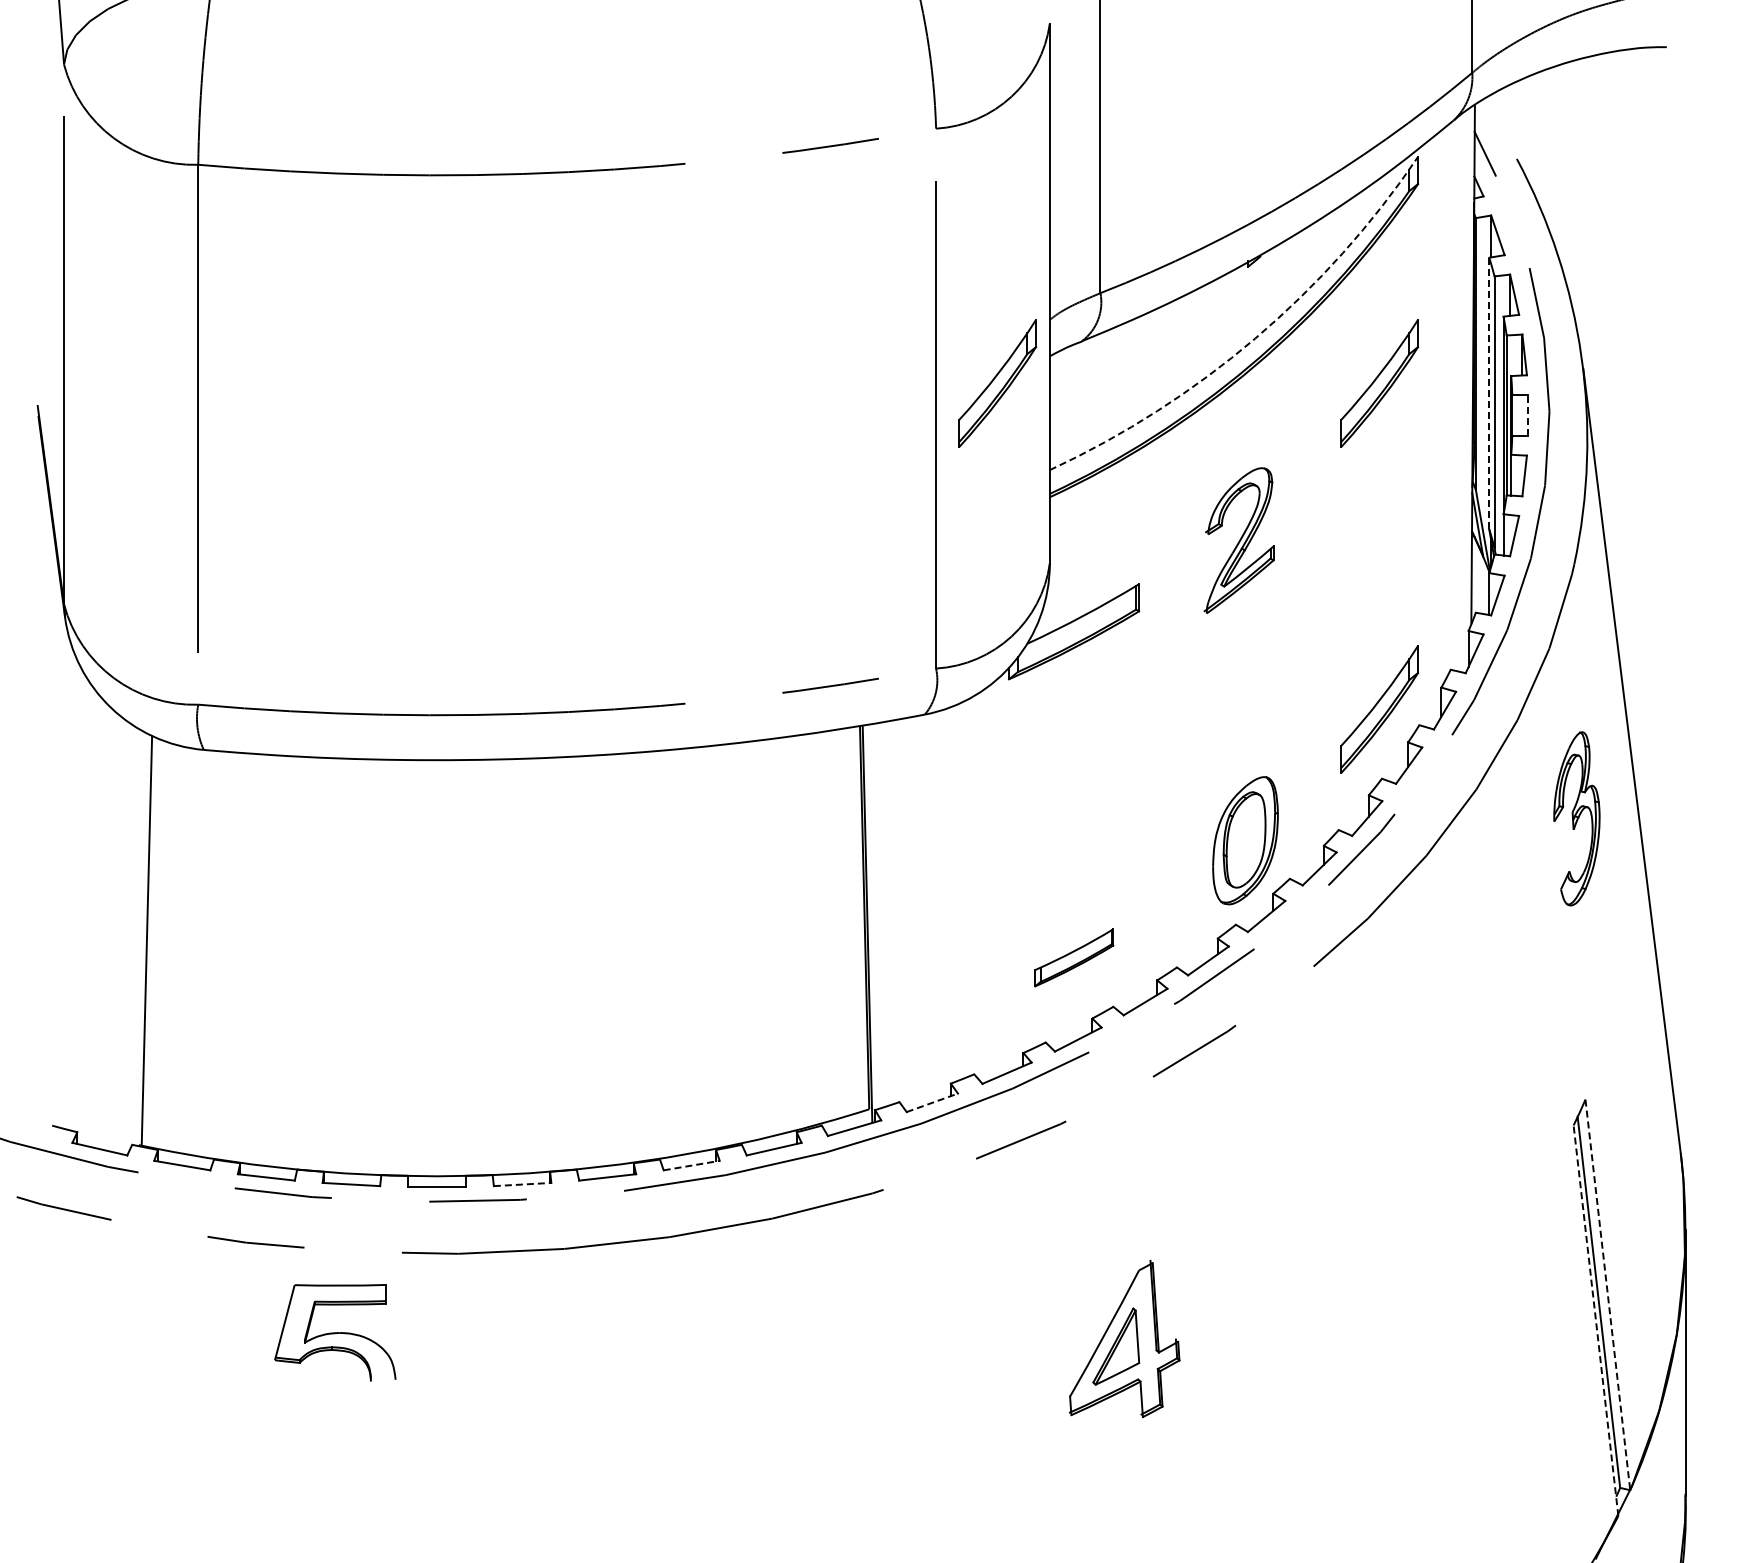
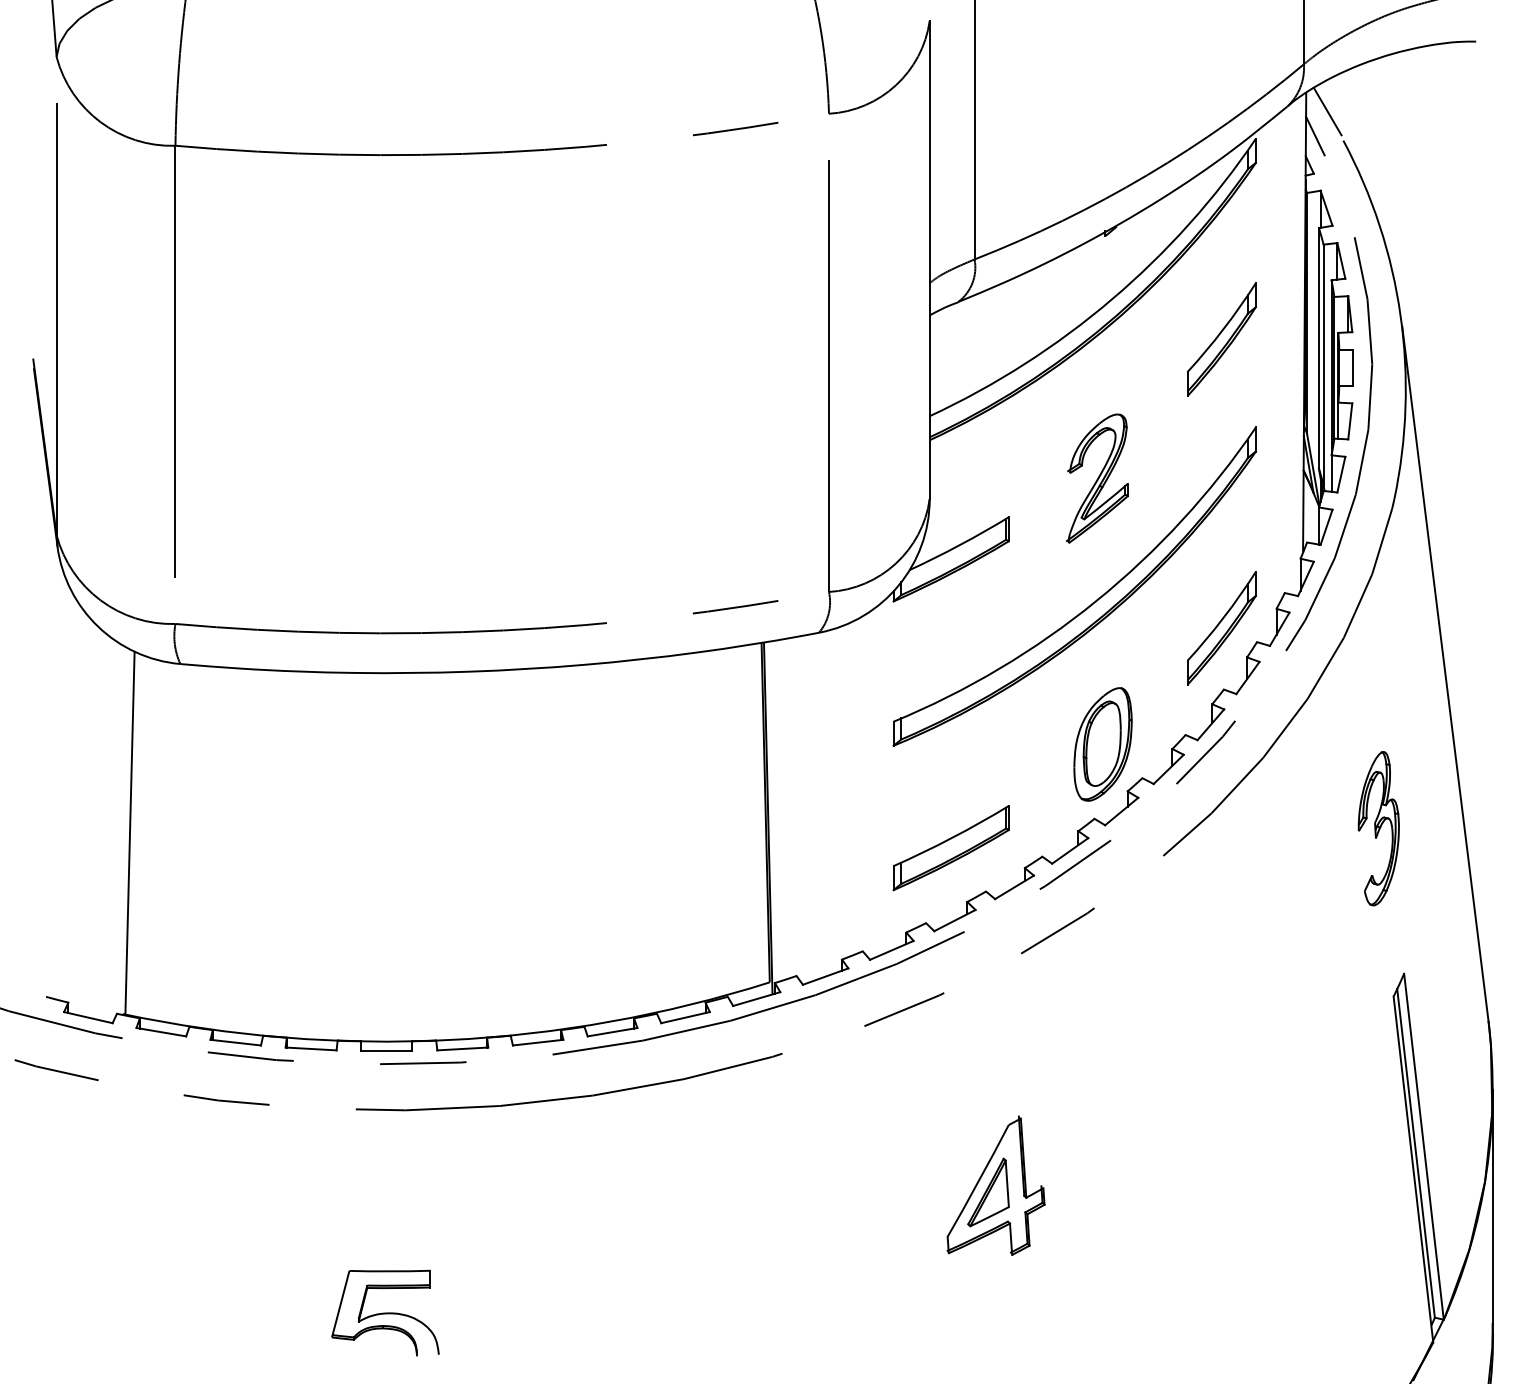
line: (1498, 125) -> (1327, 110), added
arc: (1255, 338) -> (1111, 299), dashed -> solid
part: (997, 383) -> (883, 339), removed
line: (1489, 393) -> (1319, 348), dashed -> solid
line: (1528, 414) -> (1353, 366), dashed -> solid
part: (1232, 681) -> (1091, 603), added
part: (1576, 818) -> (1378, 828), moved
part: (1074, 957) -> (951, 847), size x1.67
line: (932, 1102) -> (825, 976), dashed -> solid
line: (692, 1165) -> (613, 1032), dashed -> solid
line: (522, 1184) -> (462, 1048), dashed -> solid
line: (1607, 1294) -> (1423, 1146), dashed -> solid
line: (1595, 1320) -> (1413, 1169), dashed -> solid
part: (335, 1332) -> (385, 1312), moved

